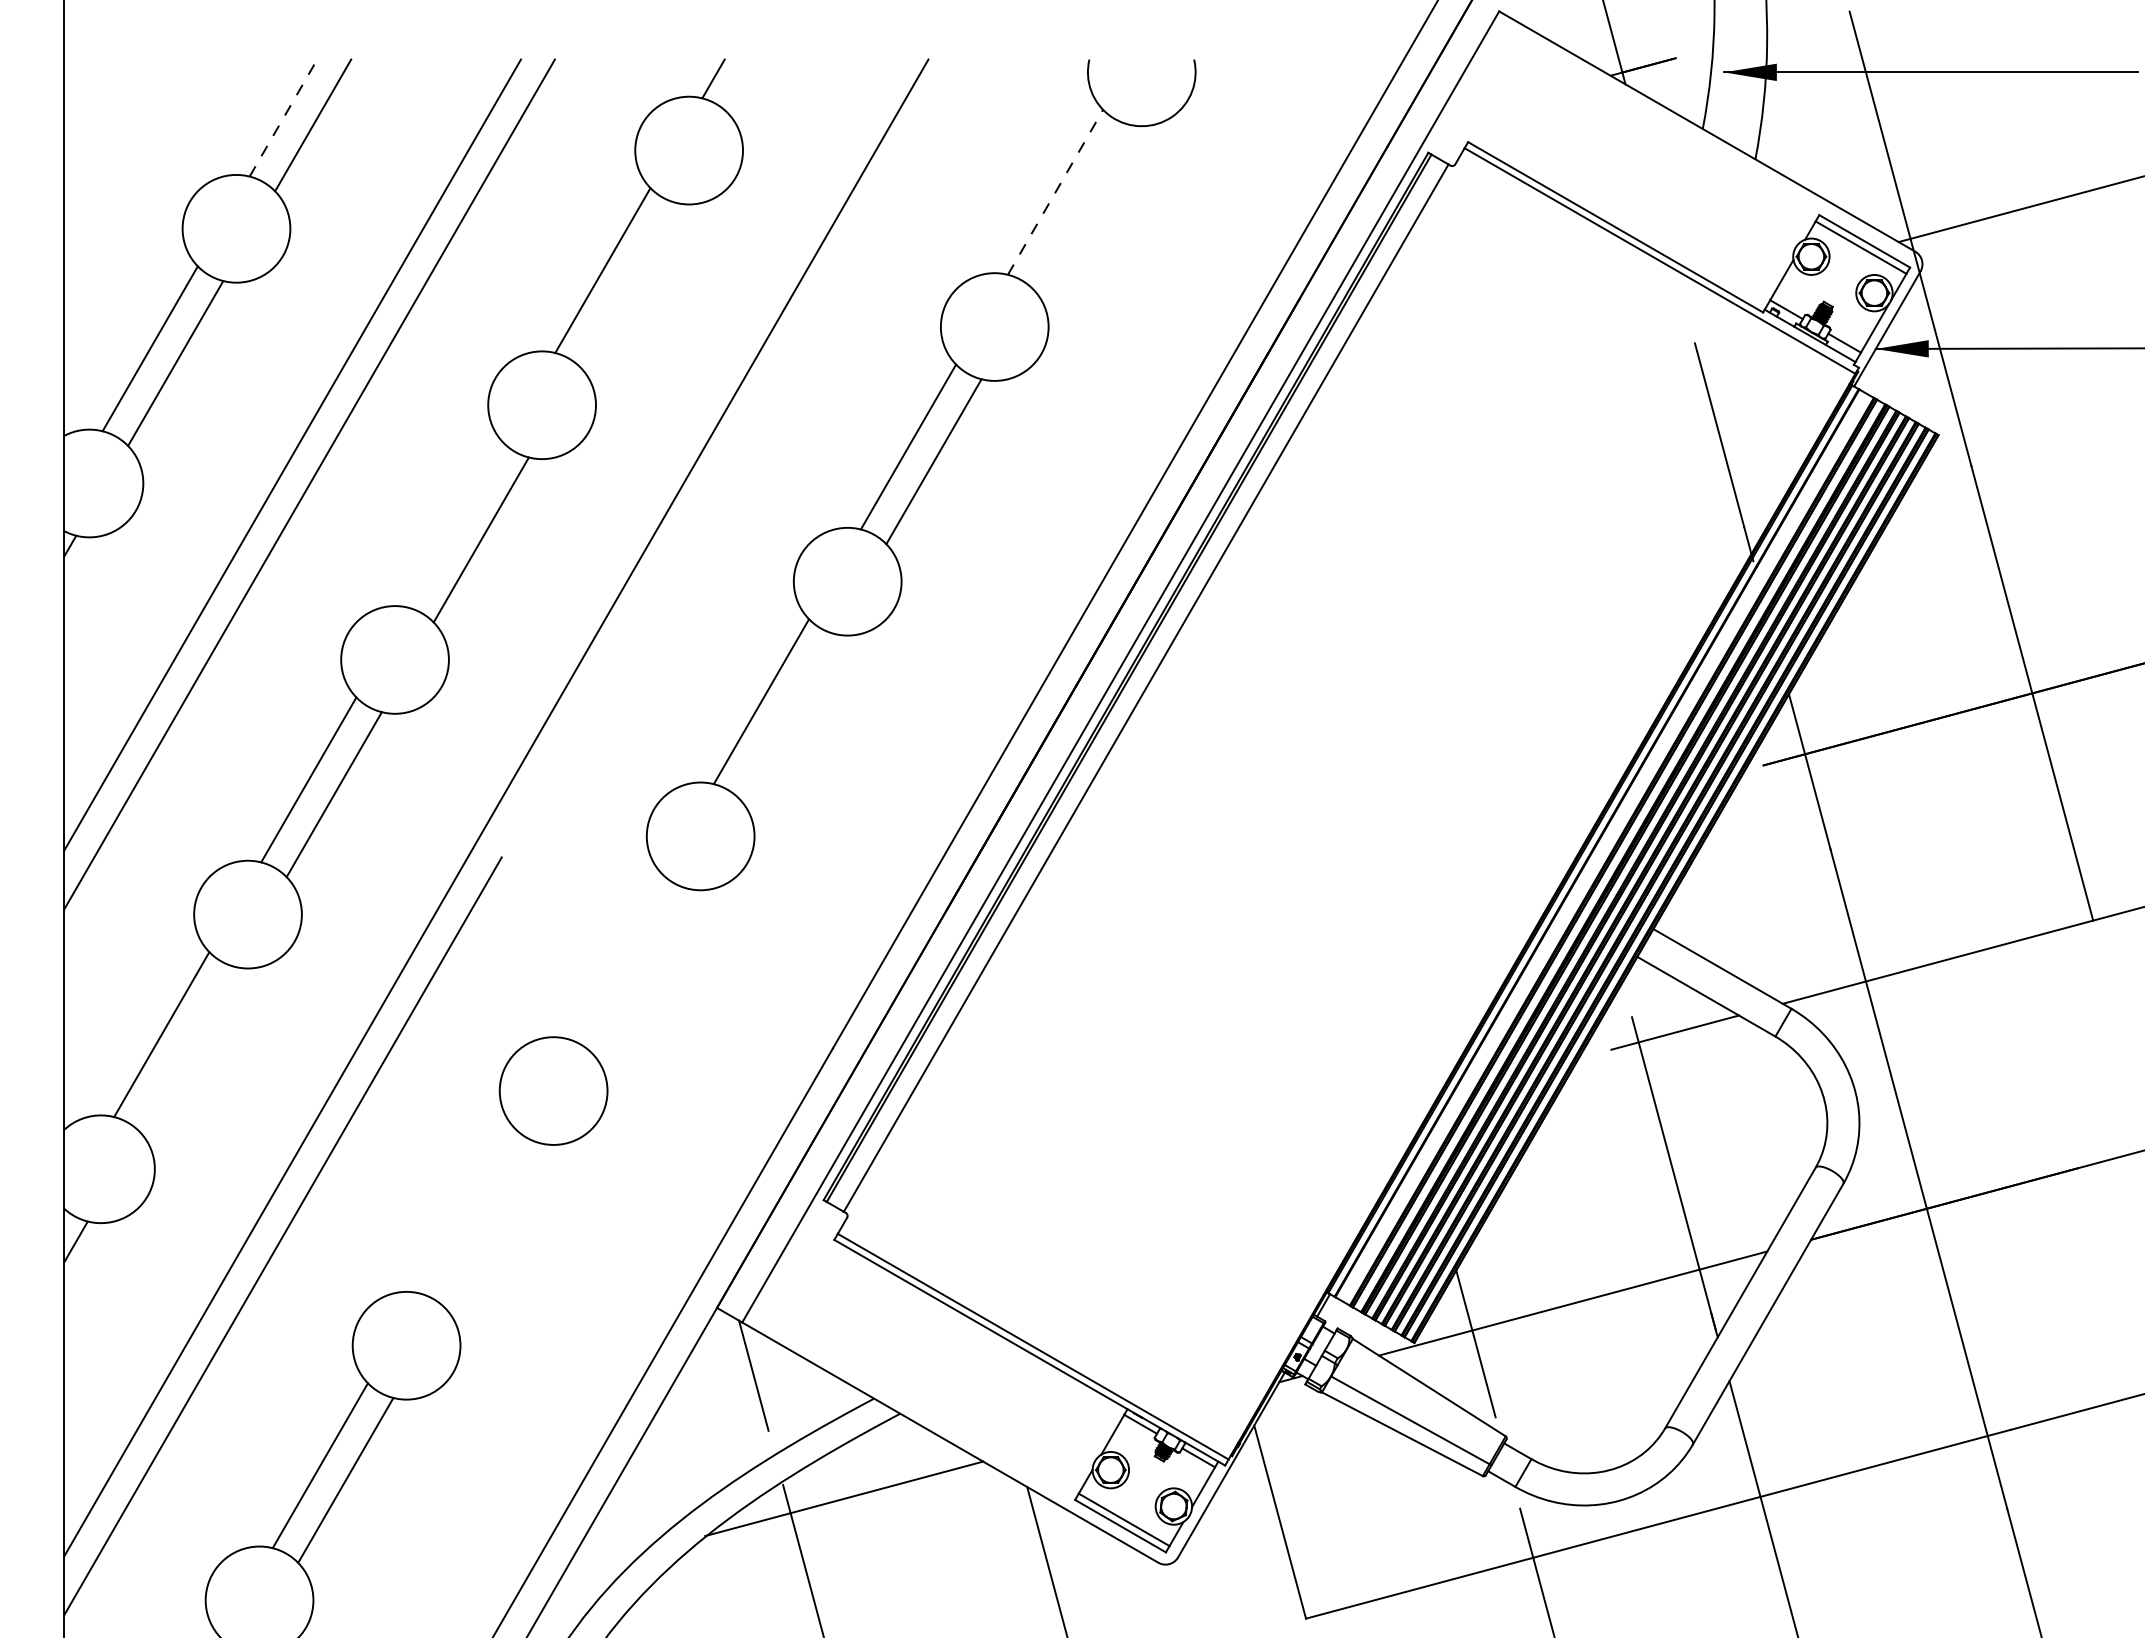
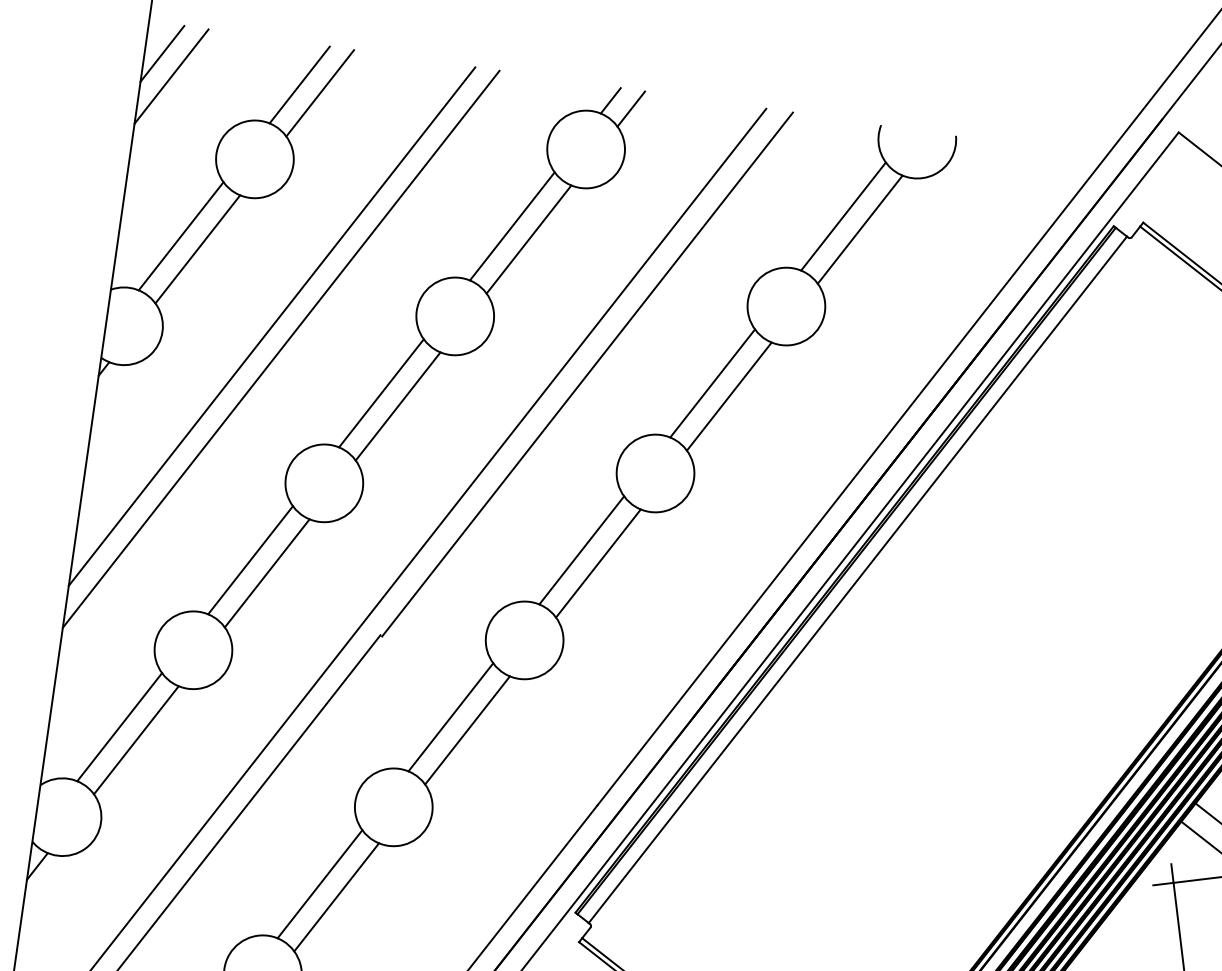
line: (742, 86) -> (630, 109), added
line: (88, 101) -> (162, 53), added
line: (283, 118) -> (299, 85), dashed -> solid
line: (105, 131) -> (171, 76), added
line: (1055, 191) -> (843, 215), dashed -> solid
line: (1080, 206) -> (859, 229), added
line: (627, 284) -> (528, 238), added
line: (734, 458) -> (587, 374), added
line: (455, 524) -> (381, 392), added
line: (786, 715) -> (598, 562), added
line: (614, 955) -> (451, 716), added
line: (639, 970) -> (467, 729), added
line: (186, 1048) -> (135, 739), added
line: (467, 1210) -> (320, 883), added
line: (492, 1225) -> (336, 897), added

